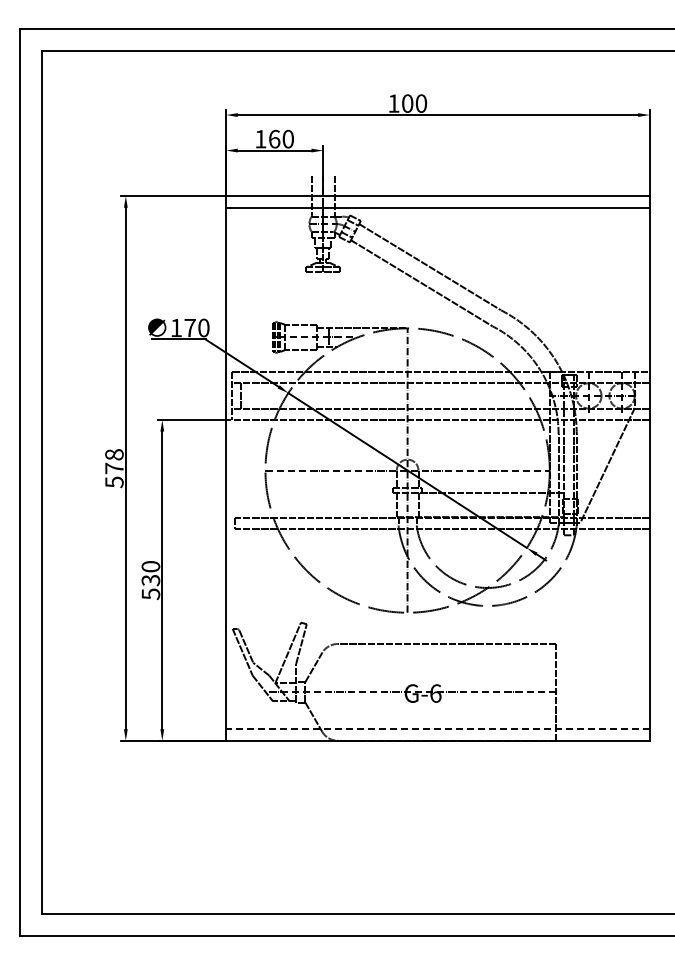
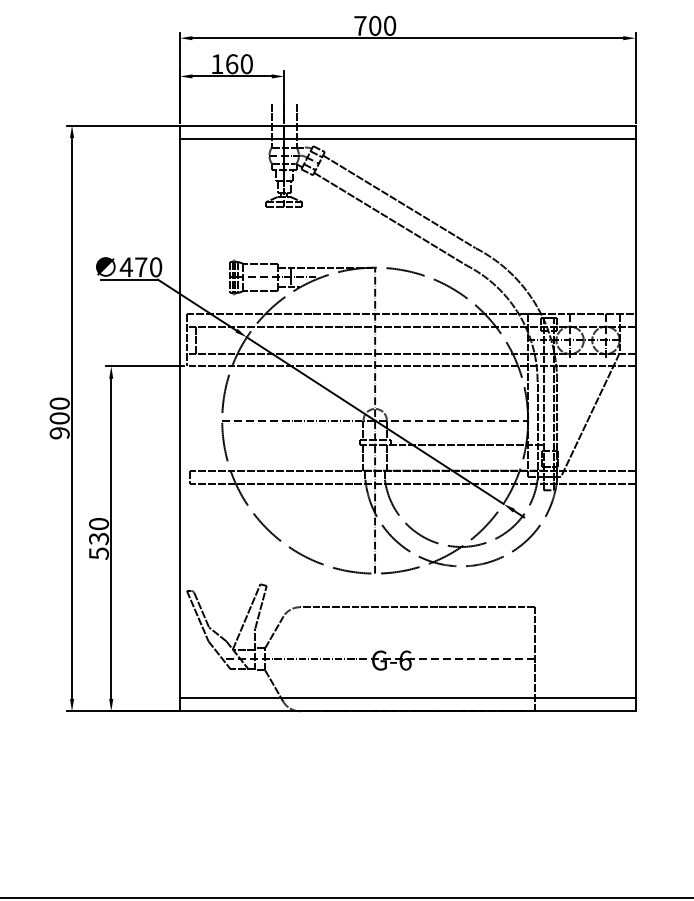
text: (393, 103) -> (359, 25), 100 -> 700
text: (176, 328) -> (126, 267), 170 -> 470
text: (114, 468) -> (59, 418), 578 -> 900
line: (438, 728) -> (408, 698), dashed -> solid

